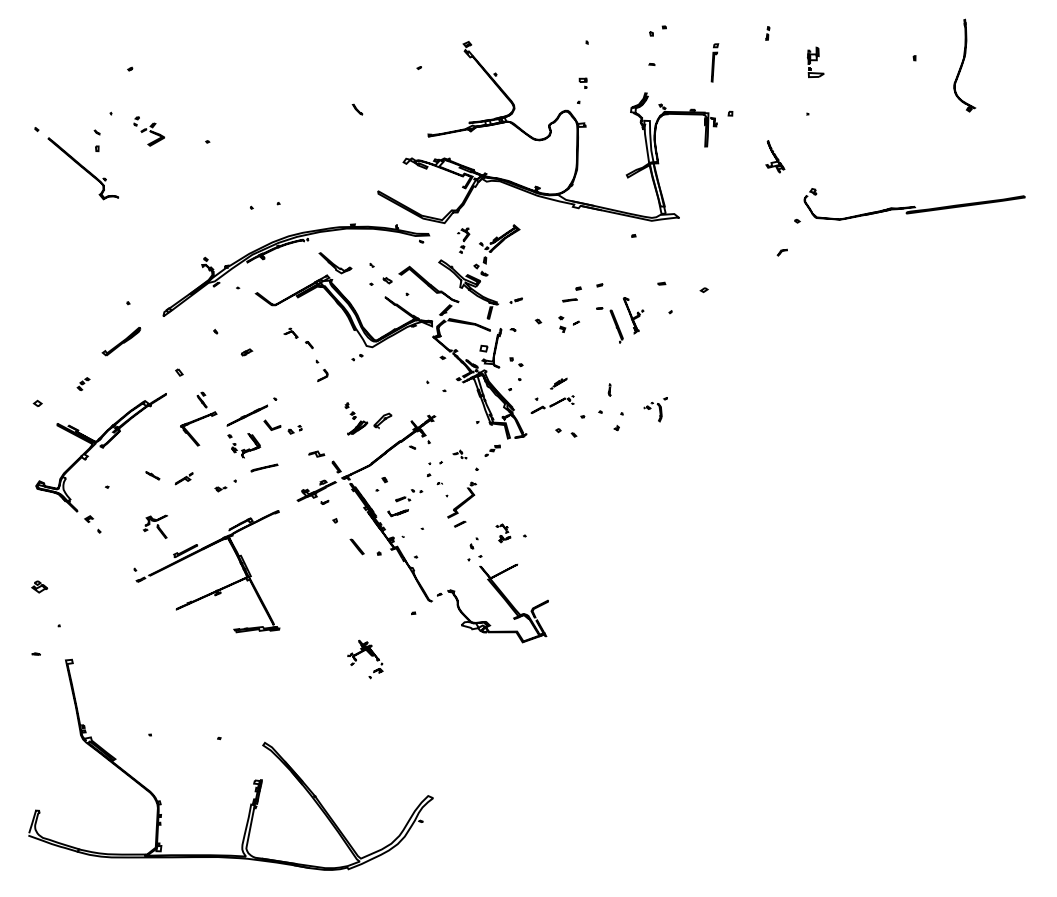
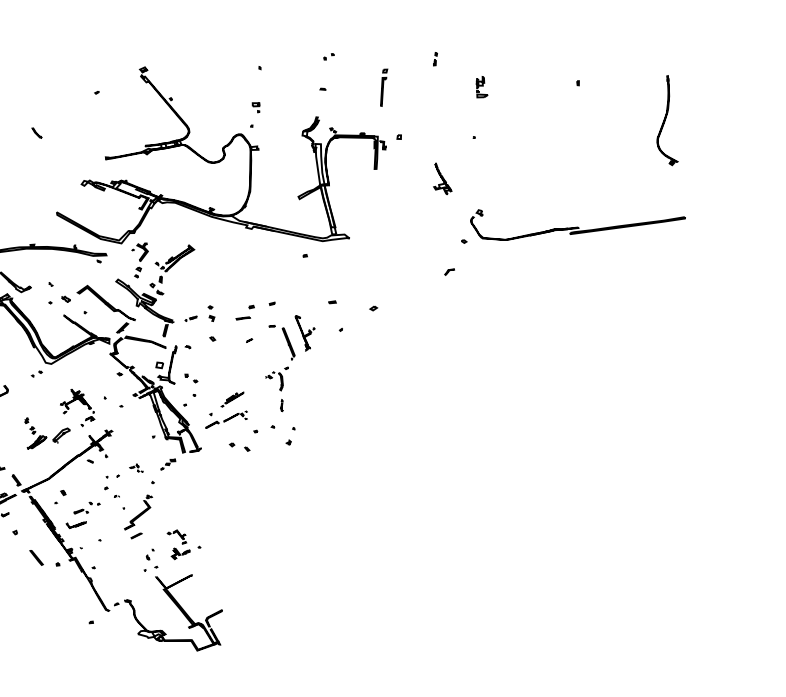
part: (658, 30) -> (329, 56), size x0.62
part: (815, 61) -> (481, 86), size x0.71
part: (964, 65) -> (667, 120), moved
part: (463, 240) -> (139, 260), size x1.43
part: (562, 323) -> (211, 312), moved
part: (558, 383) -> (232, 399), size x1.43
part: (655, 409) -> (276, 378), moved
part: (503, 533) -> (178, 544), size x1.67
part: (369, 654) -> (81, 403), moved

